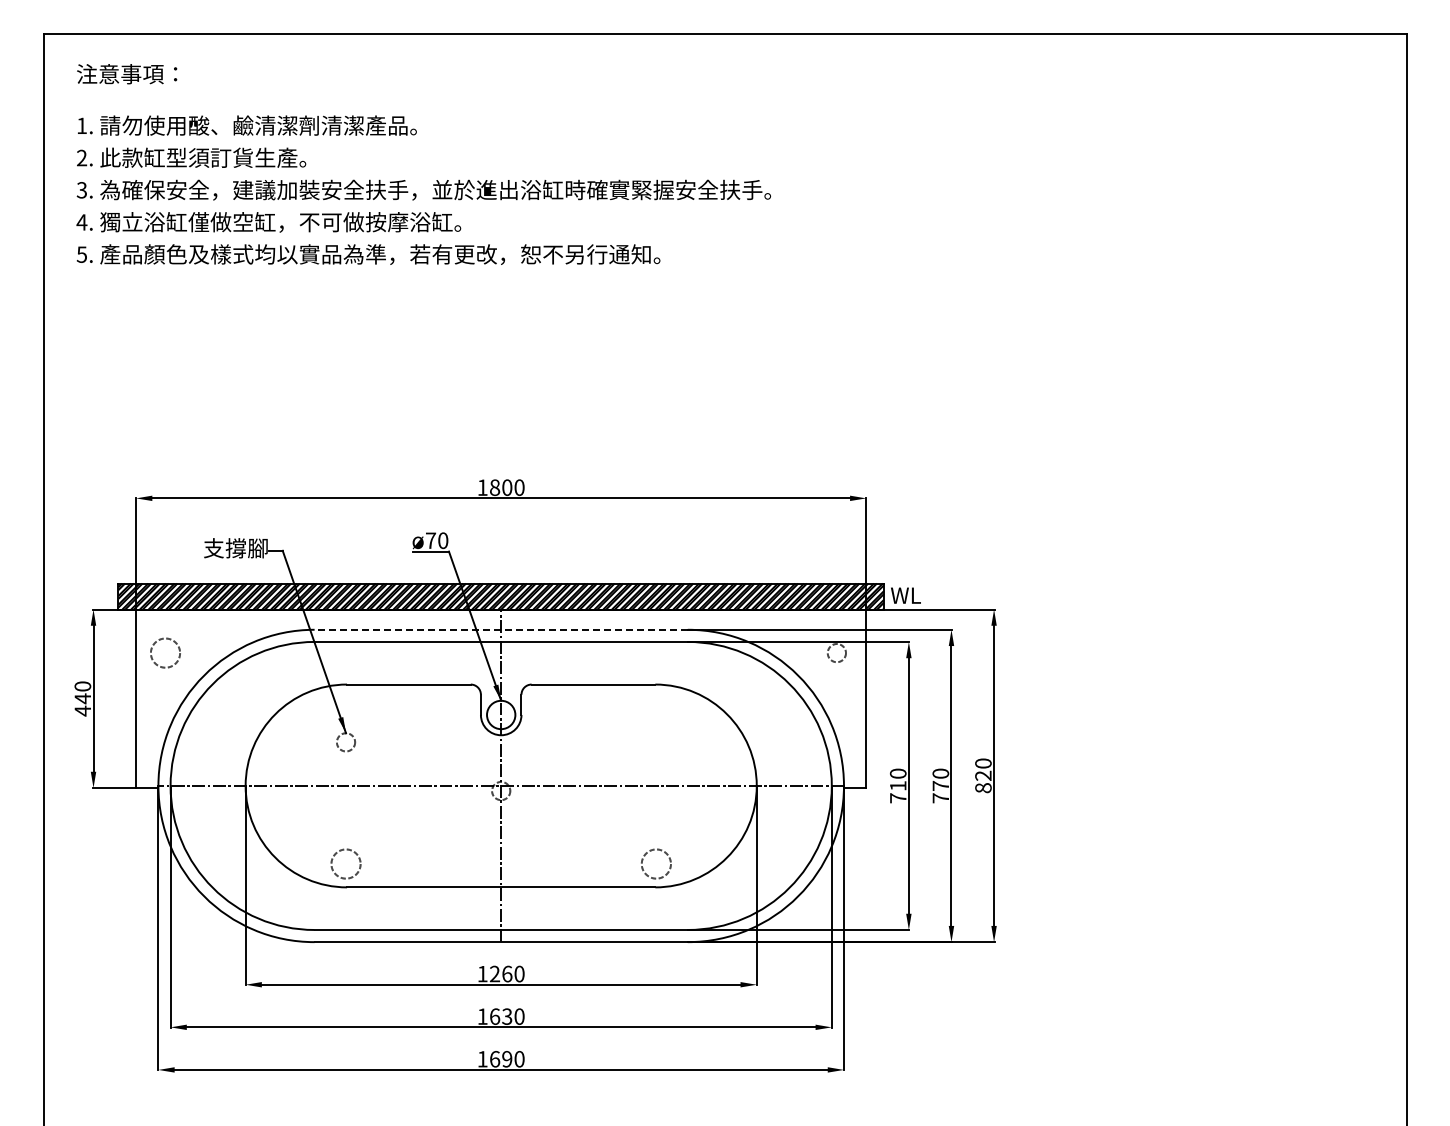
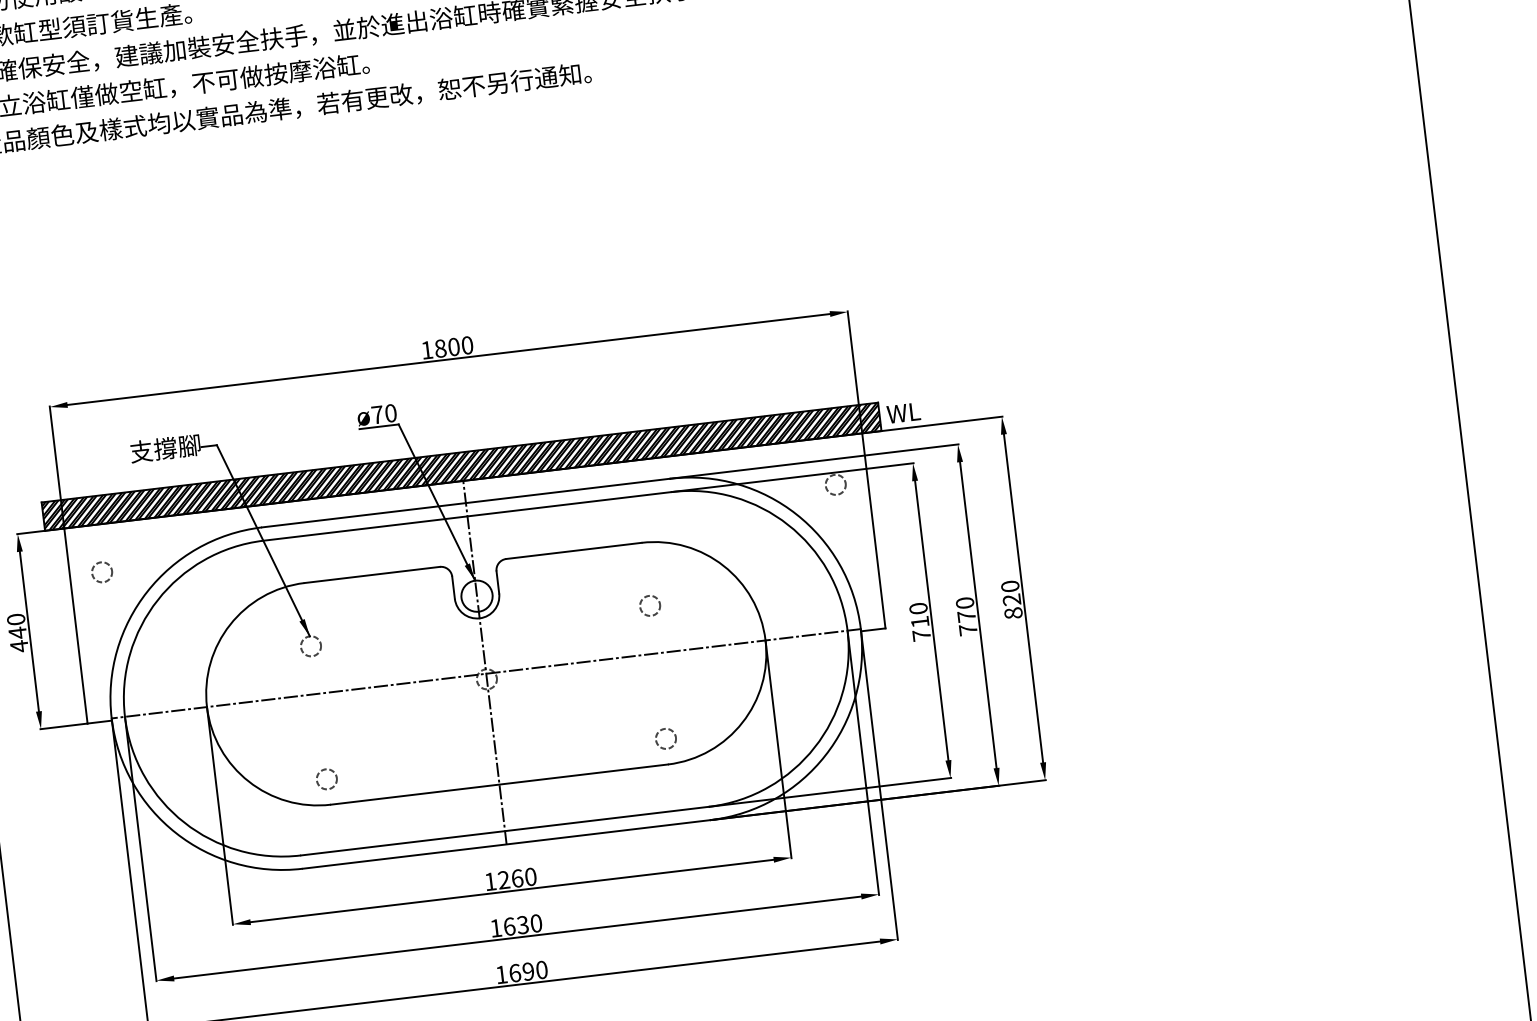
line: (501, 629) -> (466, 502), dashed -> solid
circle: (165, 652) -> (102, 571), size x0.62
circle: (656, 742) -> (650, 606), added
circle: (345, 863) -> (326, 778), size x0.62
circle: (656, 863) -> (666, 738), size x0.62

